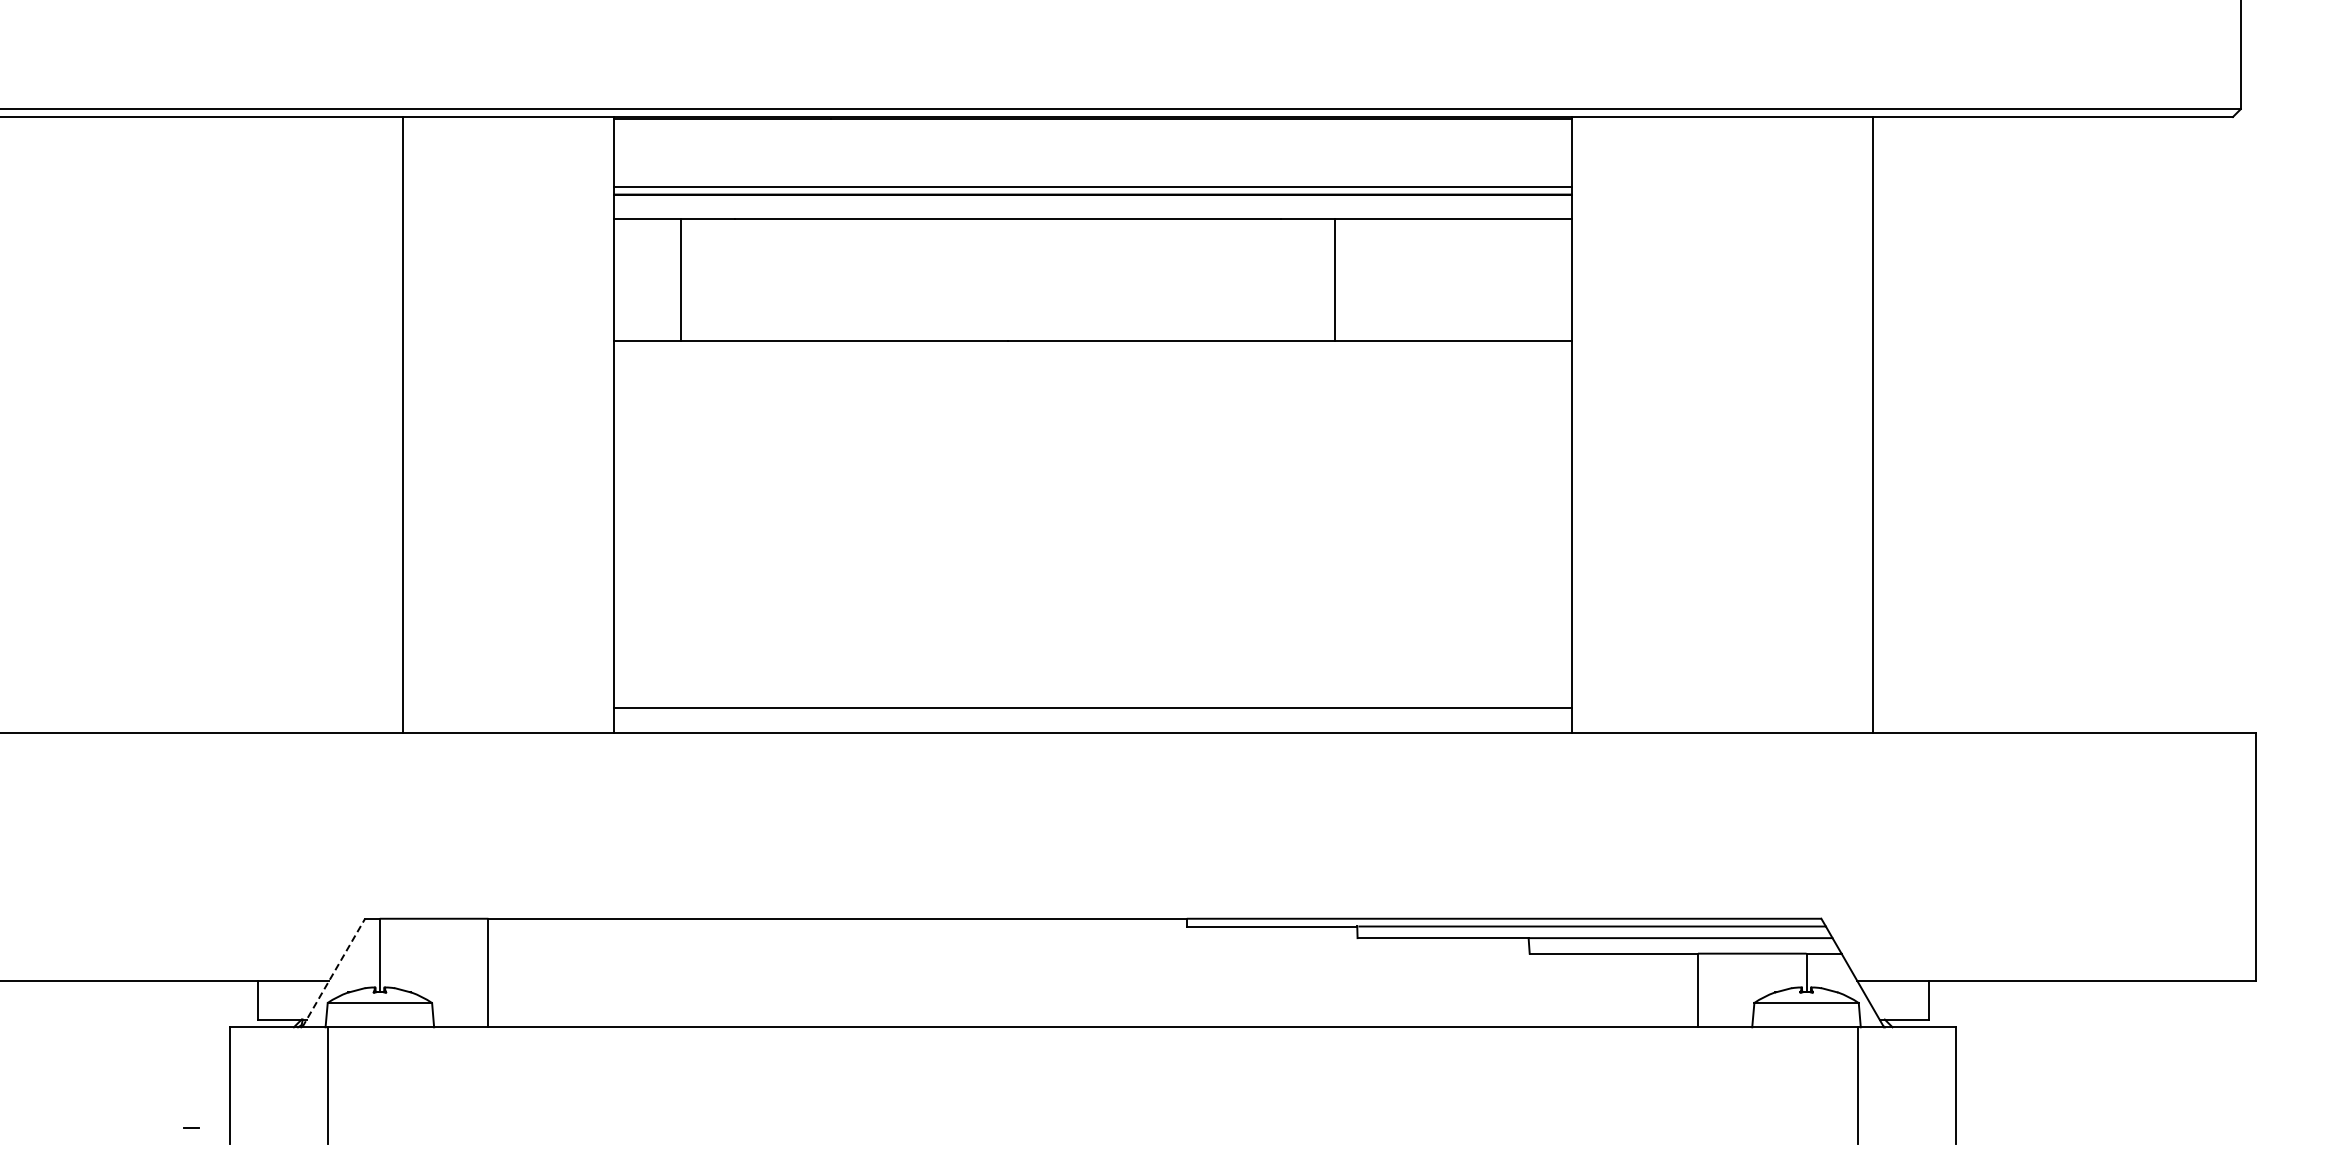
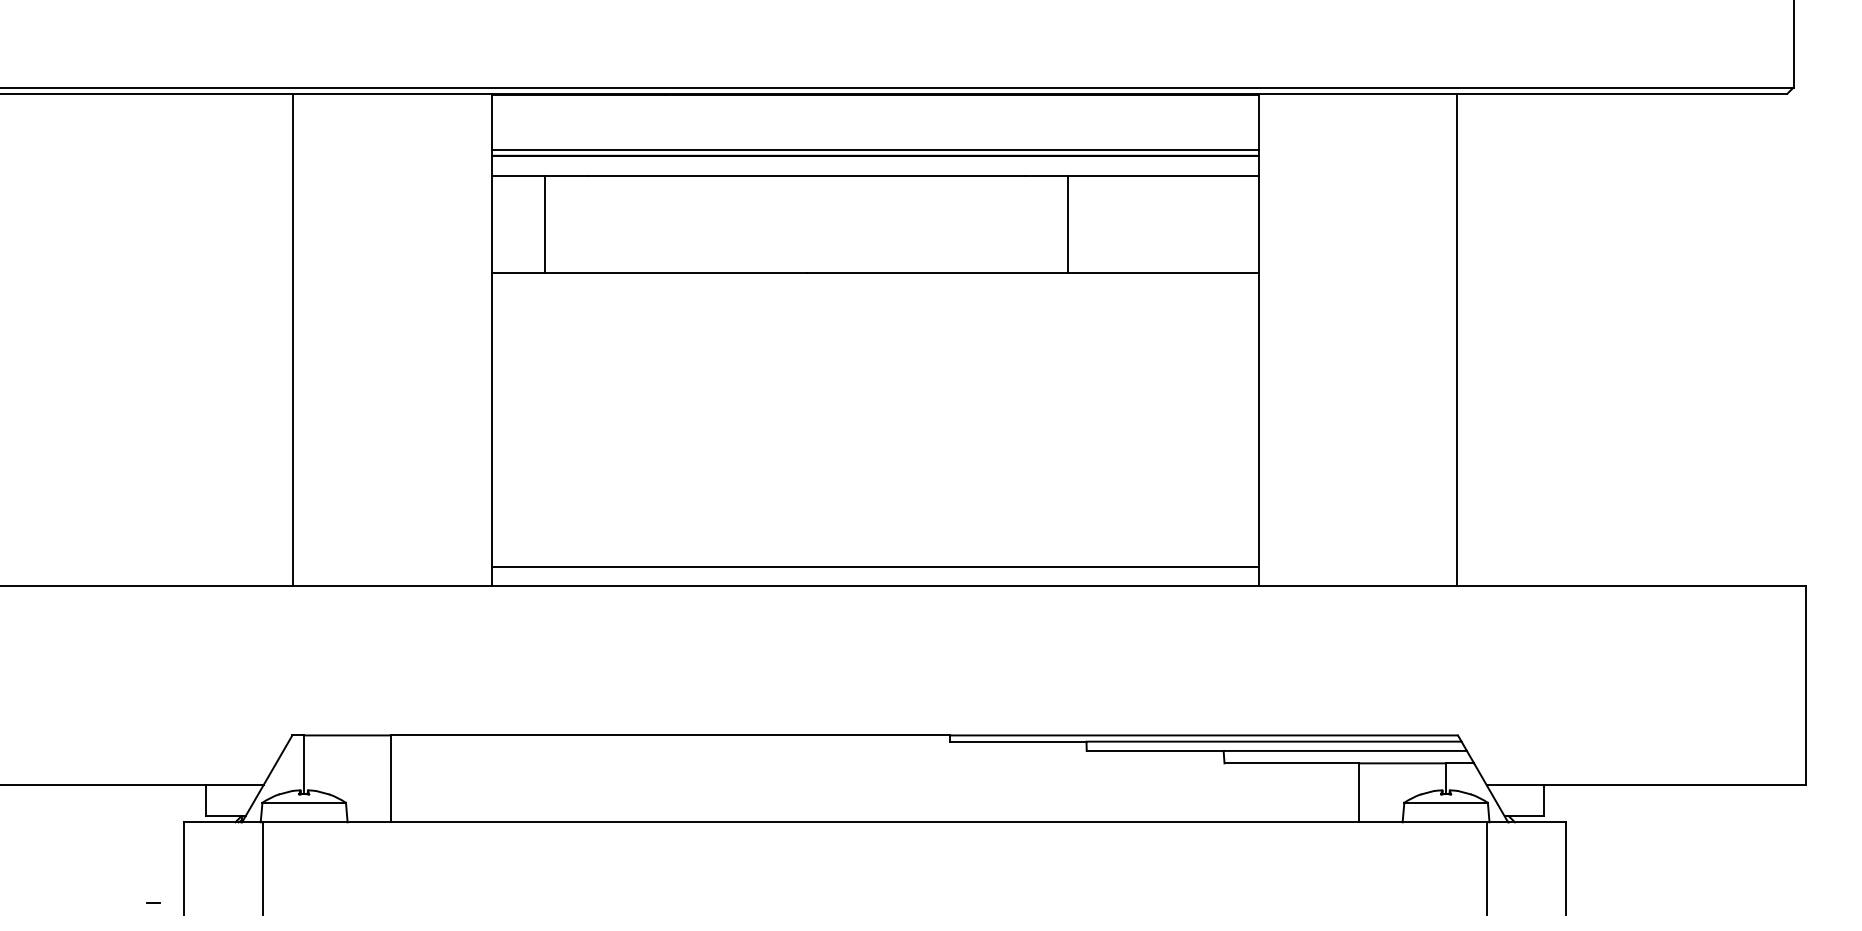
line: (403, 424) -> (293, 339), moved
line: (1873, 424) -> (1457, 339), moved
line: (333, 973) -> (267, 779), dashed -> solid

